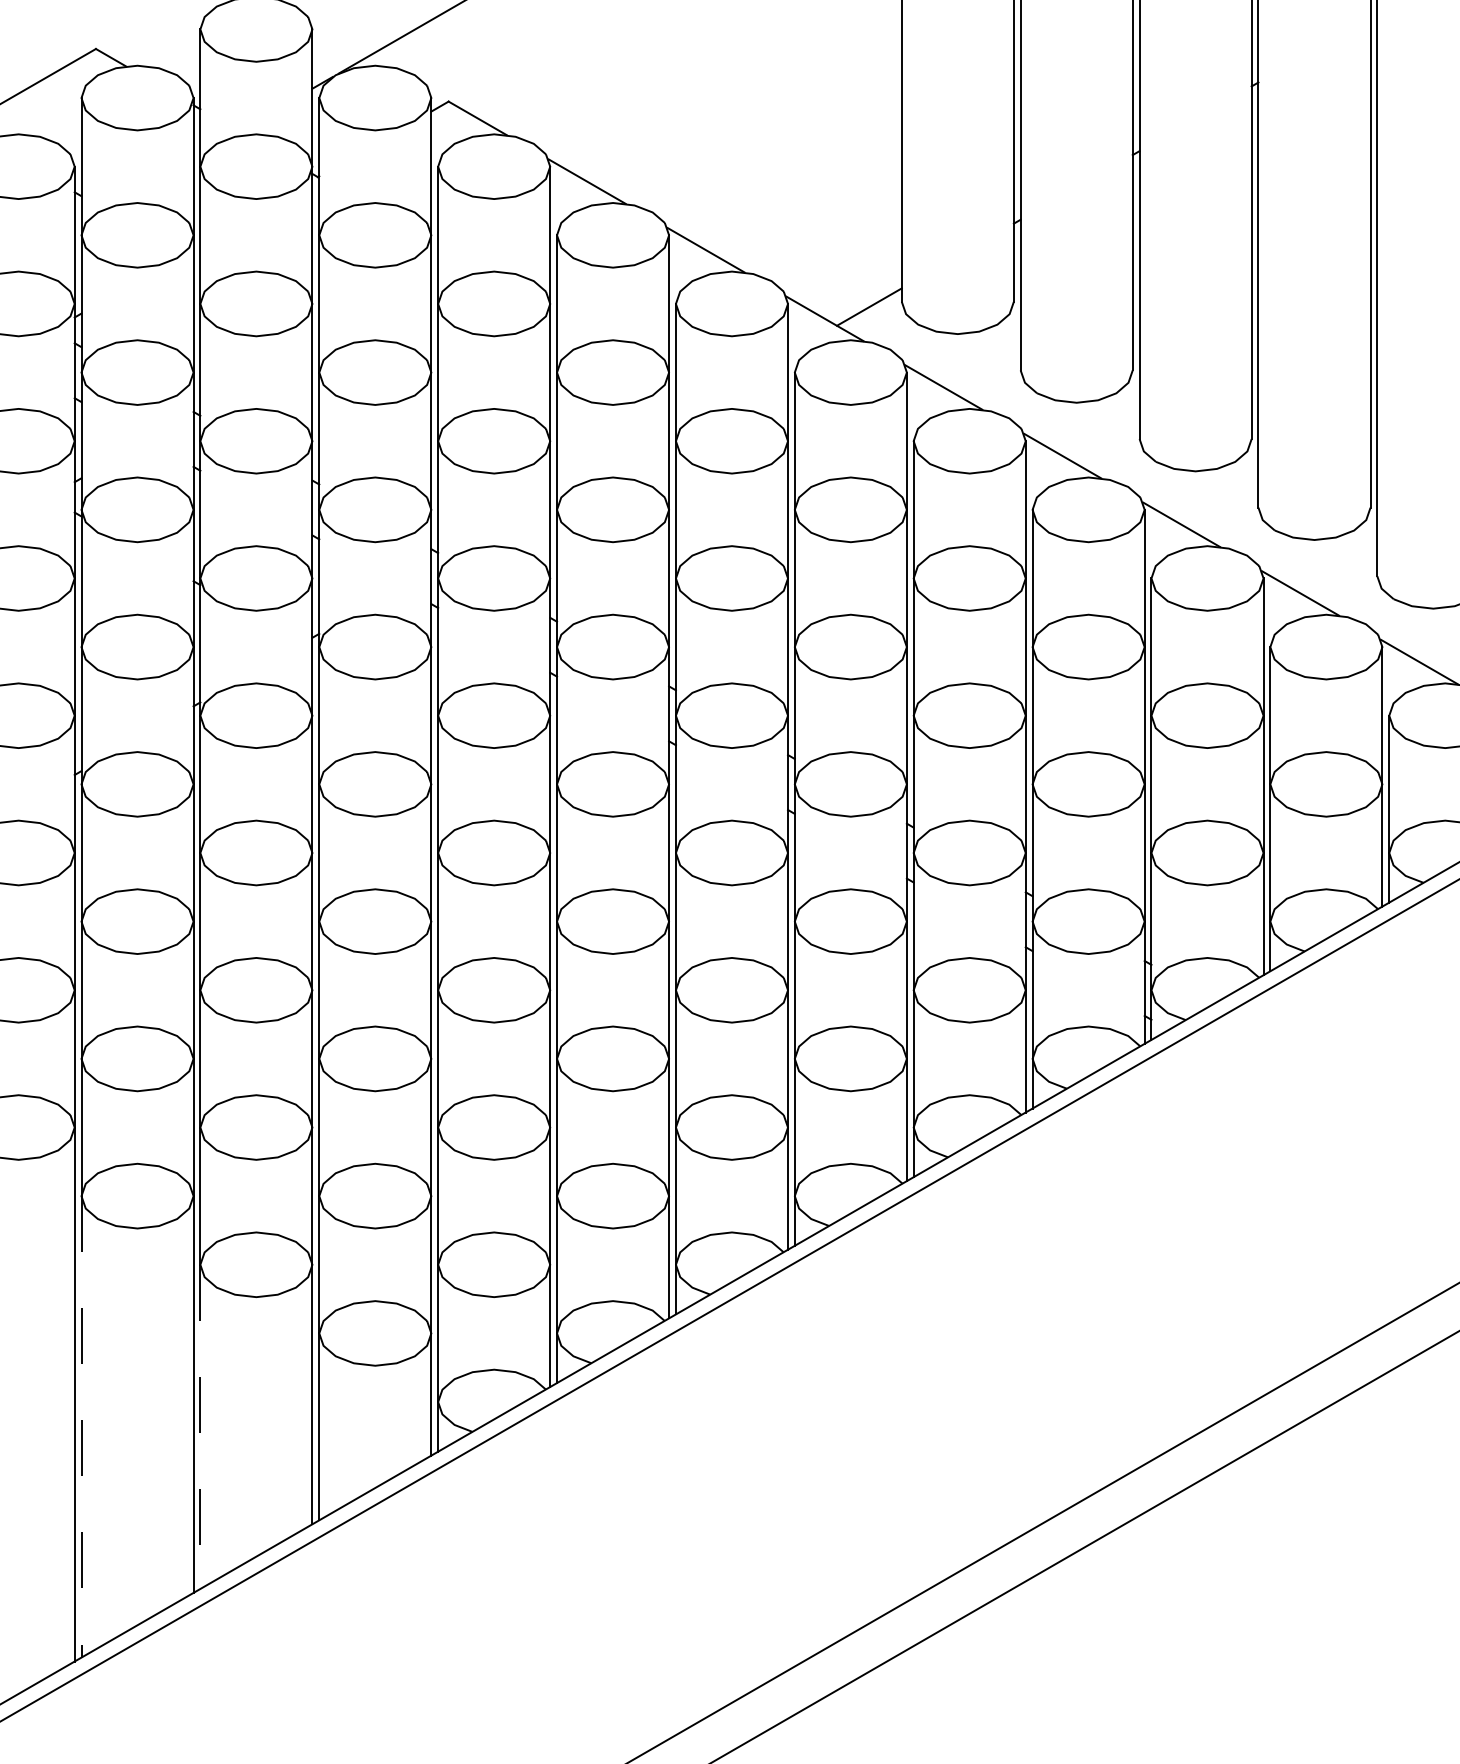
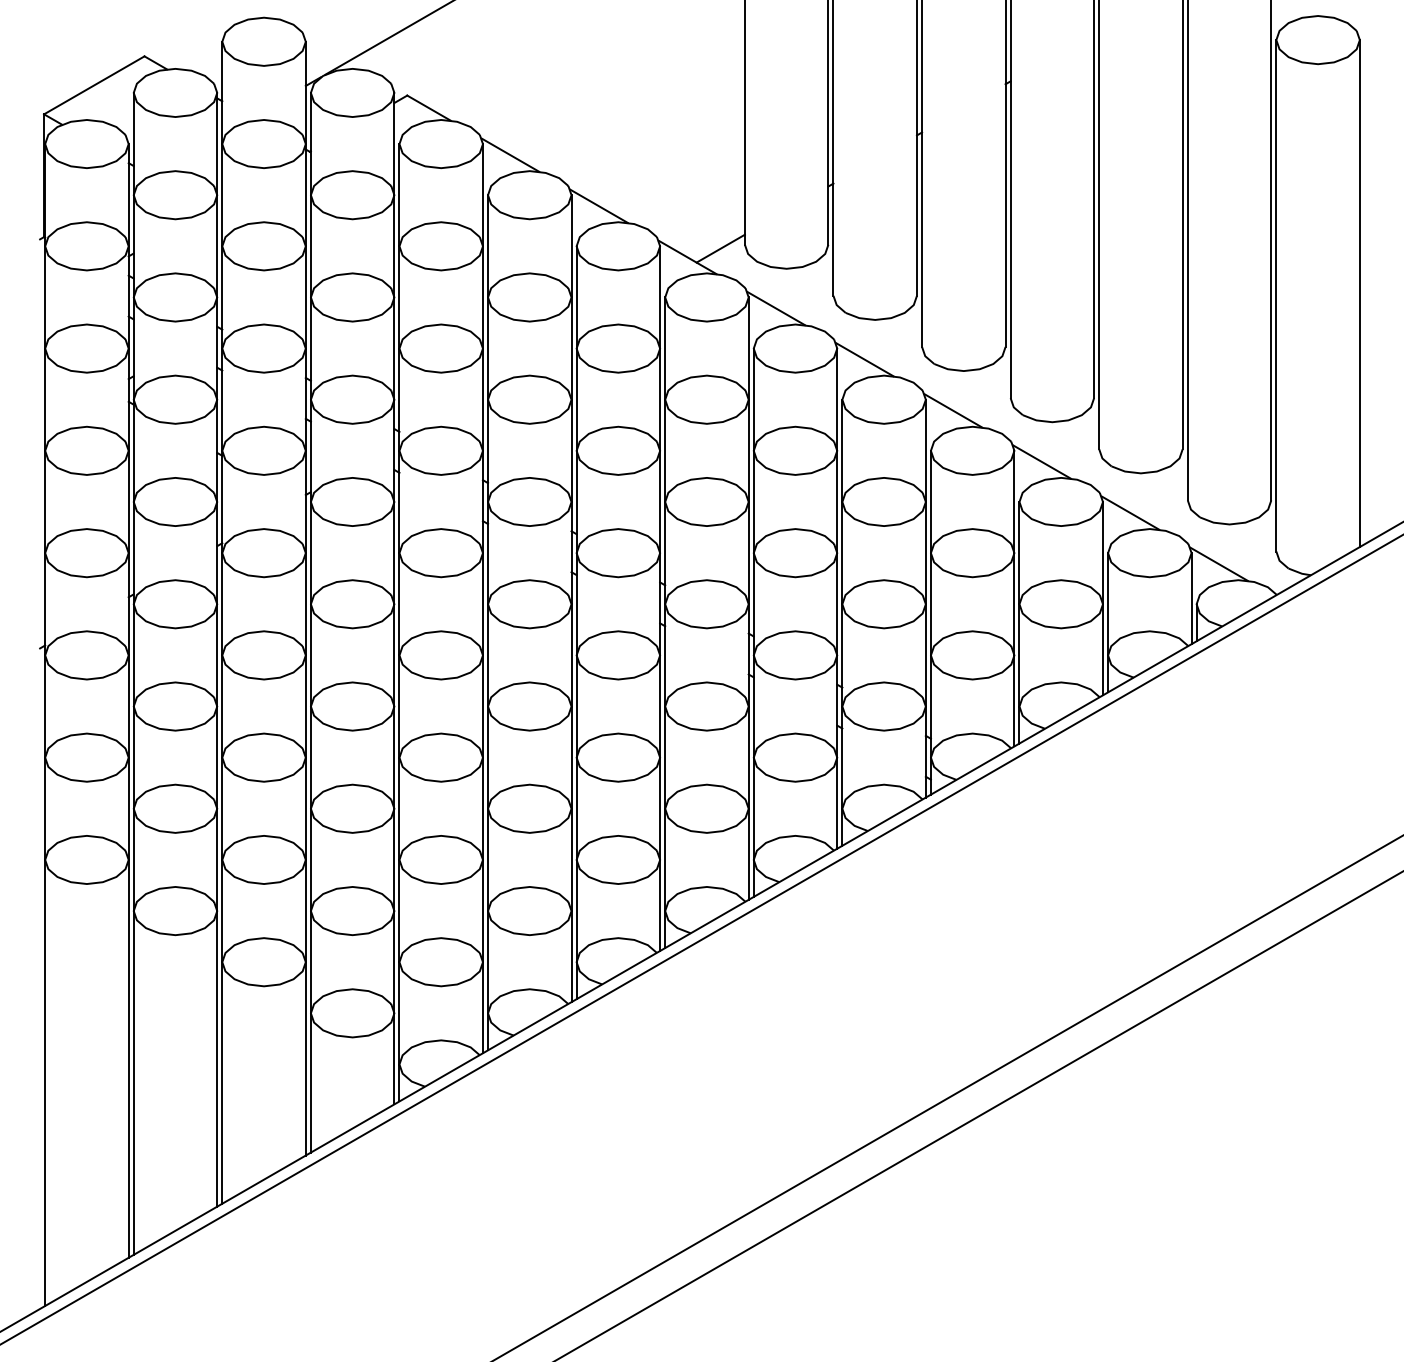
line: (81, 1426) -> (133, 1082), dashed -> solid
line: (200, 1426) -> (222, 1082), dashed -> solid

